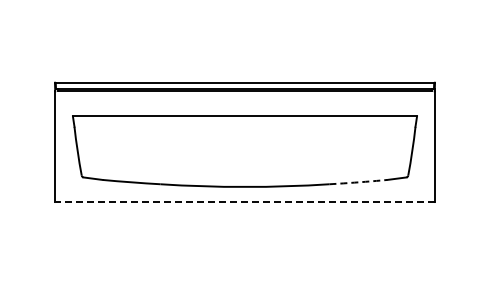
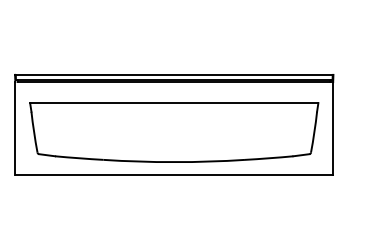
arc: (358, 182) -> (269, 158), dashed -> solid
line: (244, 202) -> (173, 175), dashed -> solid

